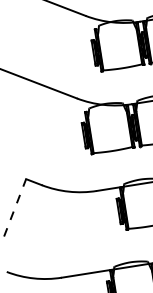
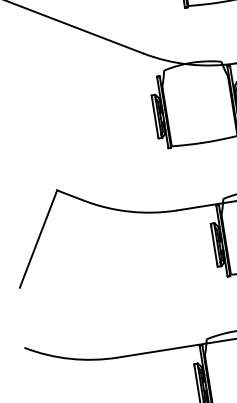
line: (15, 207) -> (39, 238), dashed -> solid

